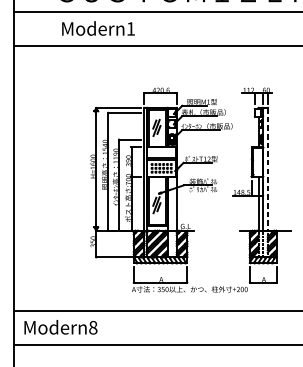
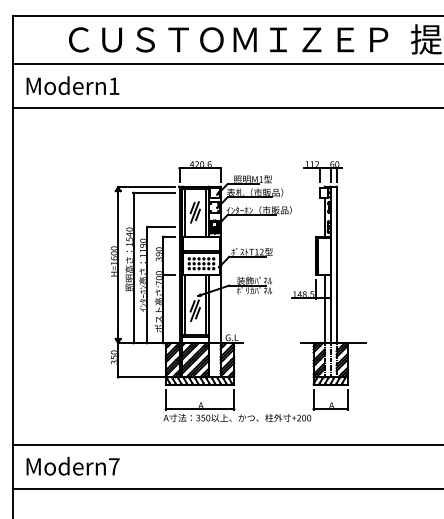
text: (98, 28) -> (72, 85), moved
line: (267, 169) -> (336, 265), dashed -> solid
text: (93, 327) -> (114, 466), Modern8 -> Modern7

